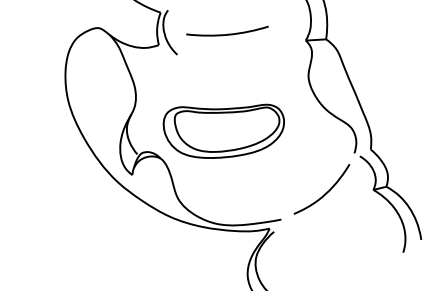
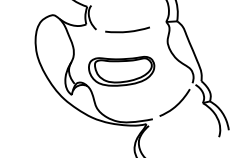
curve: (229, 32) -> (128, 30), moved

